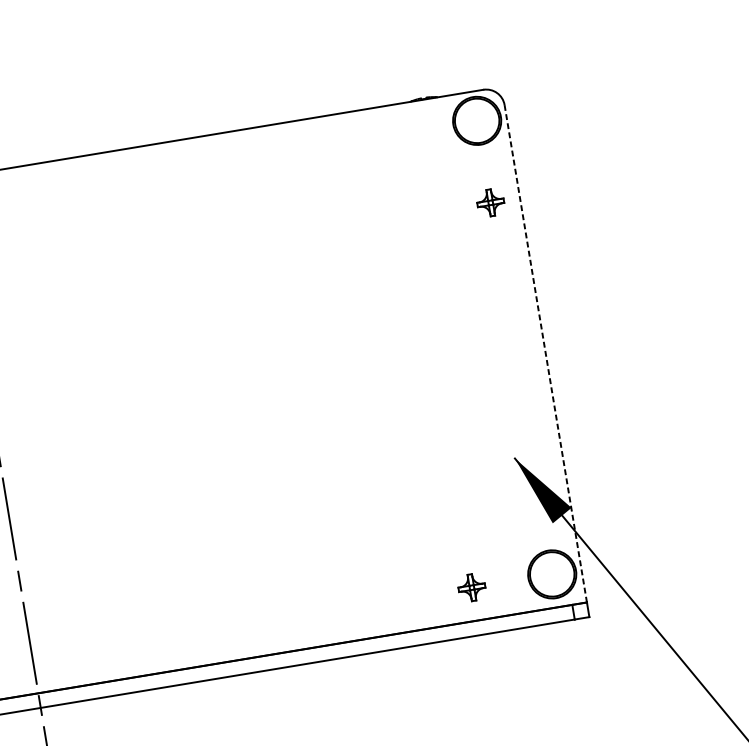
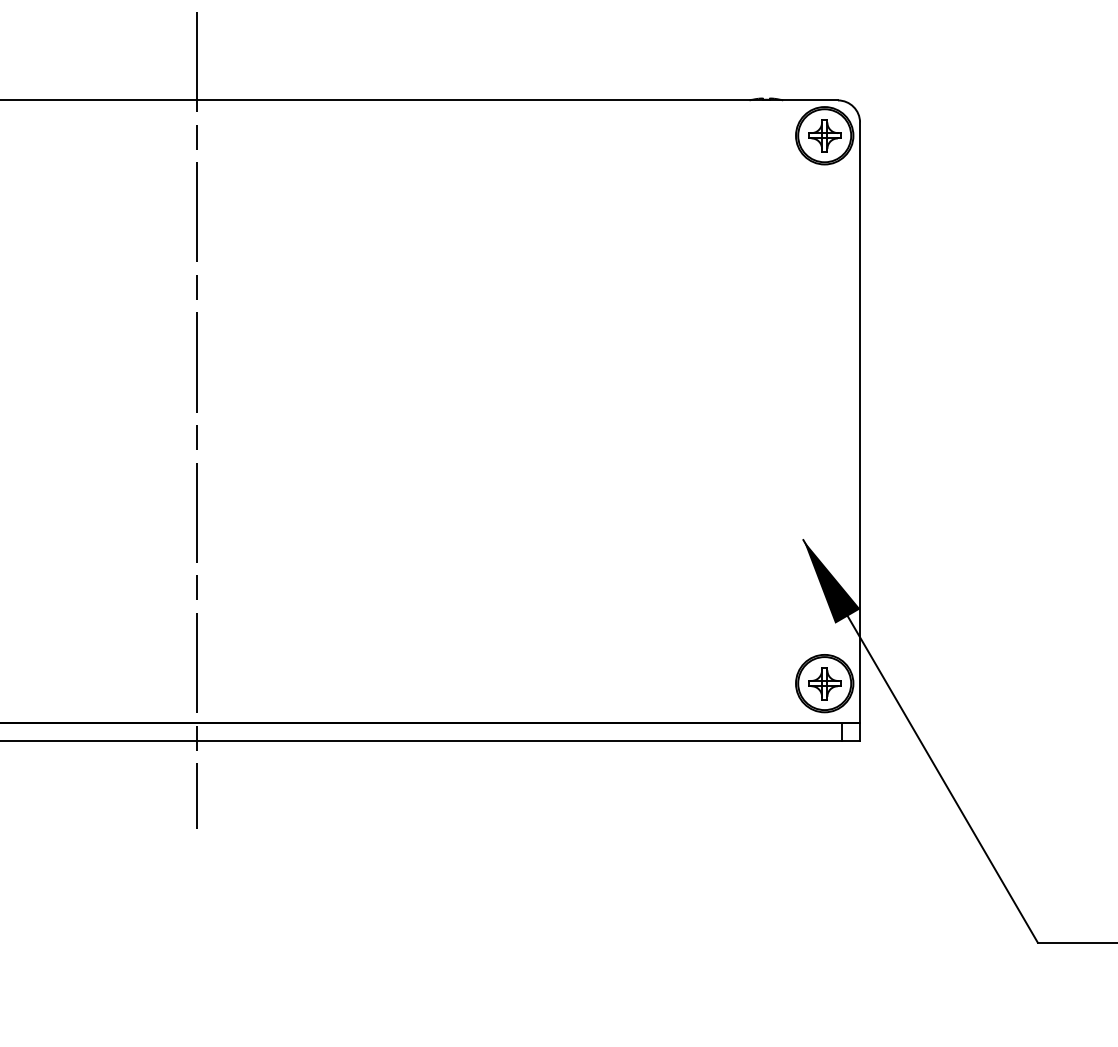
part: (490, 202) -> (824, 135), moved
line: (546, 354) -> (860, 423), dashed -> solid
part: (471, 587) -> (824, 683), moved

